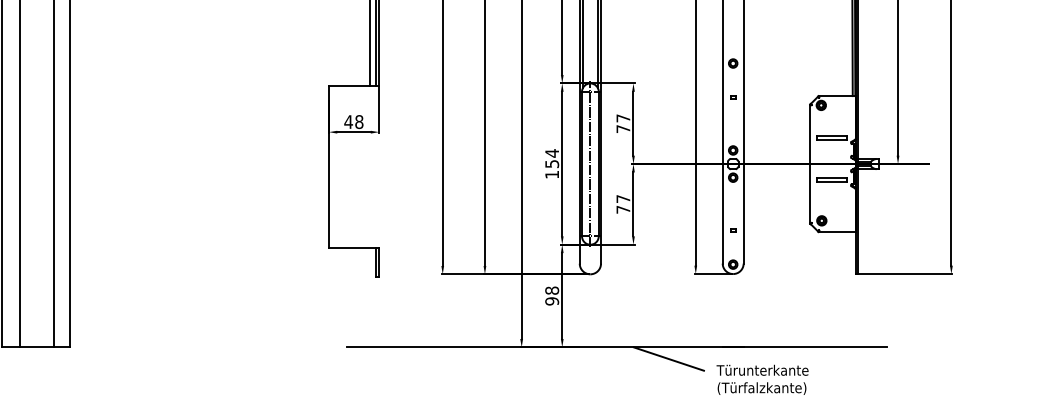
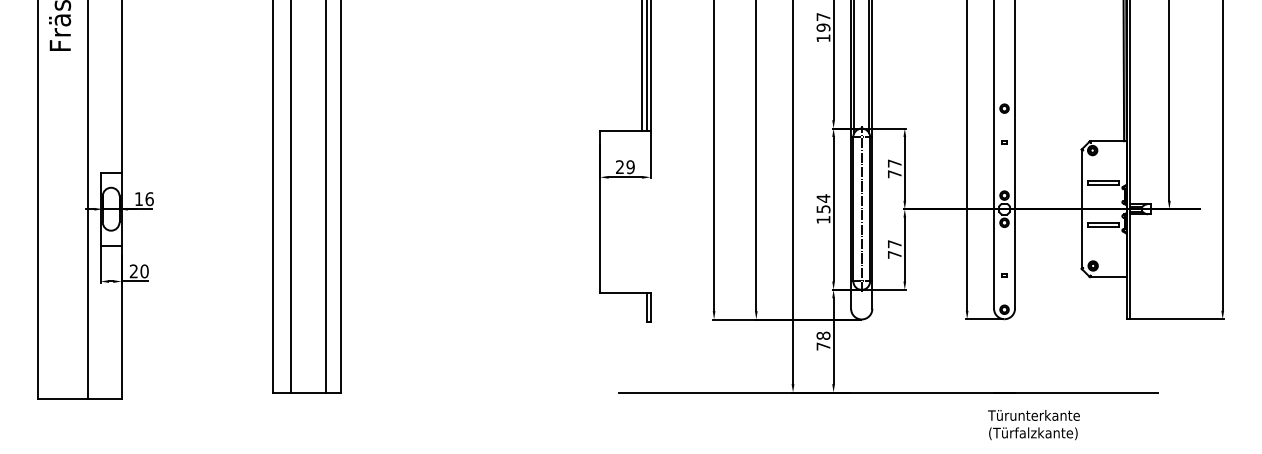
text: (353, 122) -> (624, 167), 48 -> 29
text: (552, 301) -> (823, 346), 98 -> 78
line: (669, 358) -> (940, 403), removed

